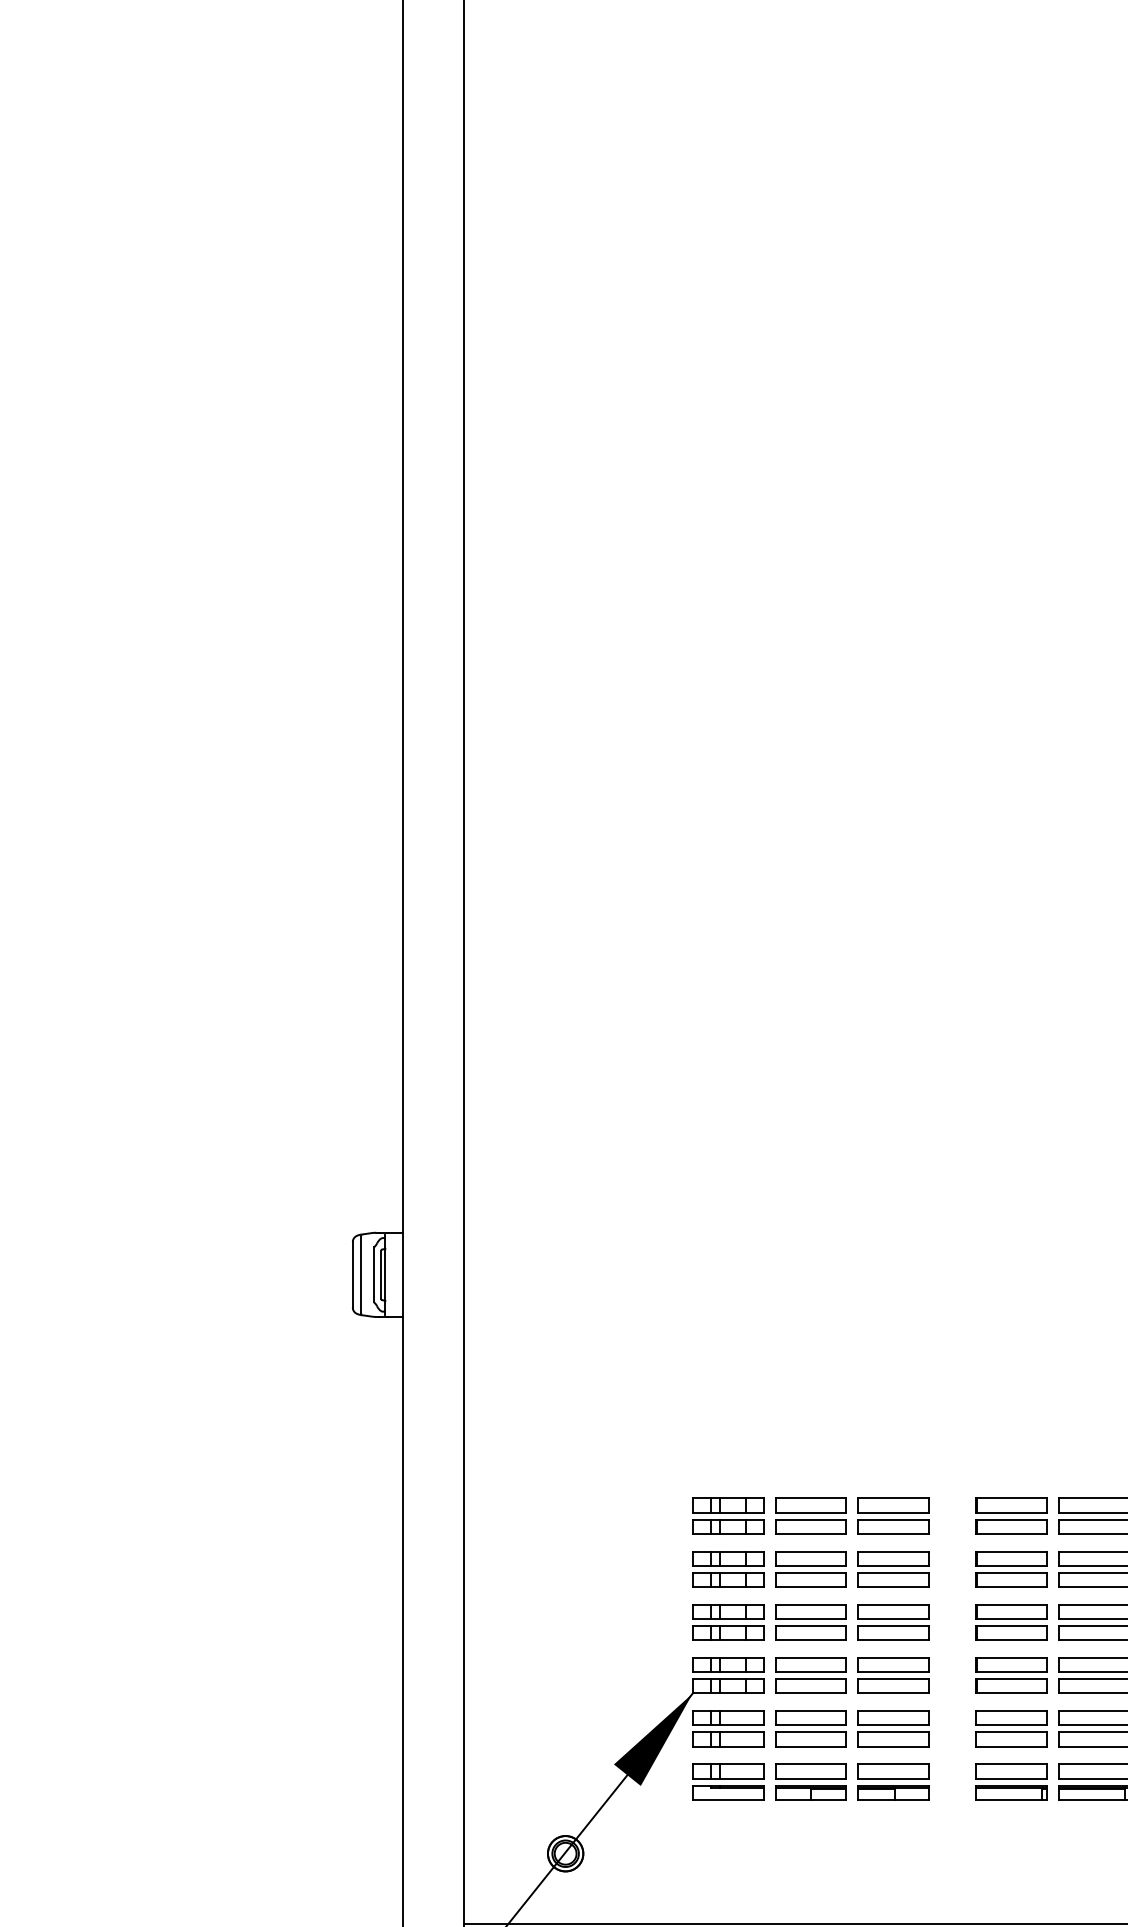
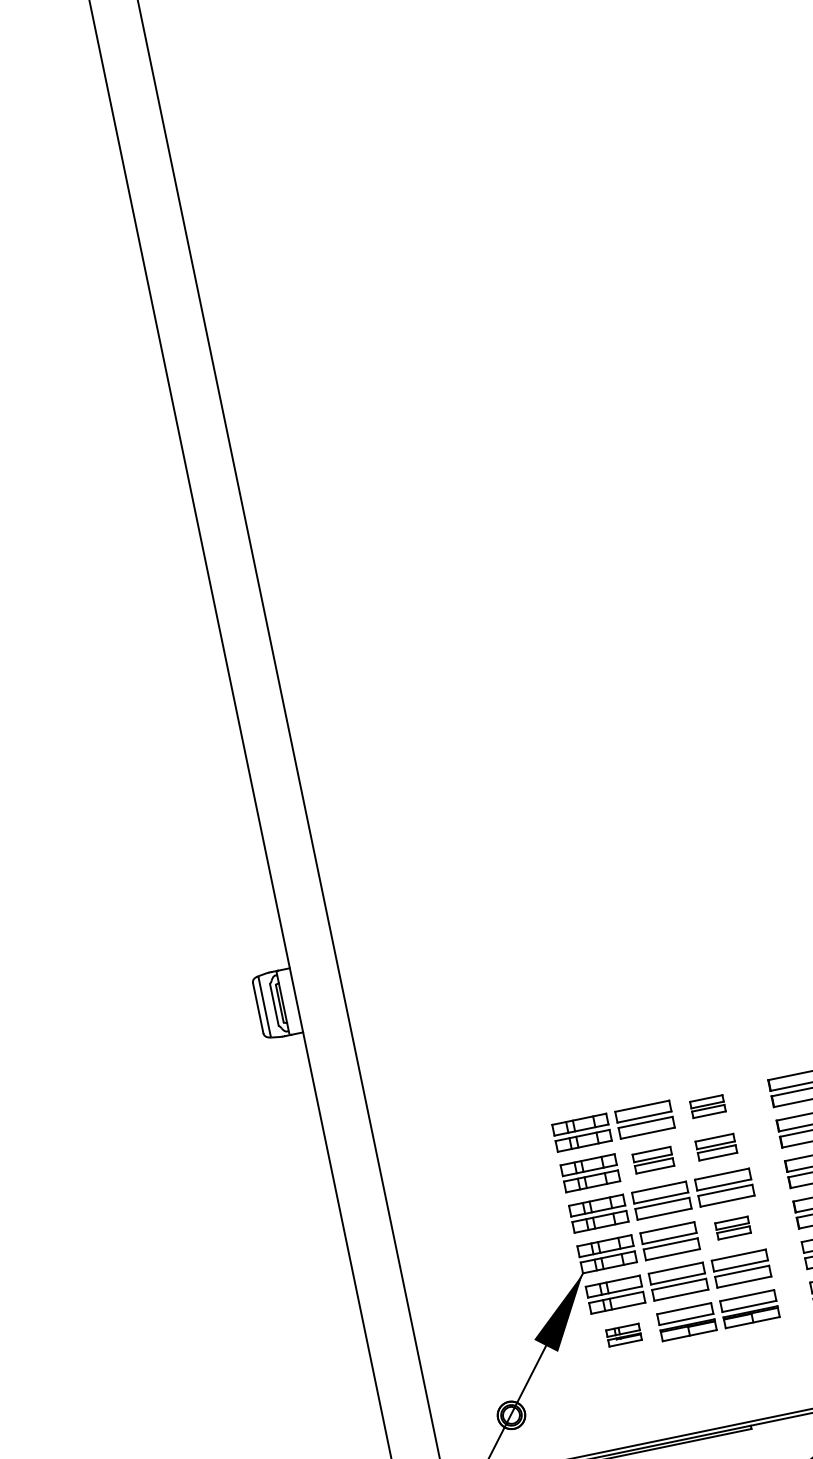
part: (893, 1515) -> (707, 1106), size x0.6
part: (810, 1569) -> (653, 1160), size x0.7
part: (893, 1569) -> (716, 1147), size x0.7
part: (893, 1675) -> (732, 1228), size x0.6
part: (728, 1781) -> (624, 1334), size x0.6

